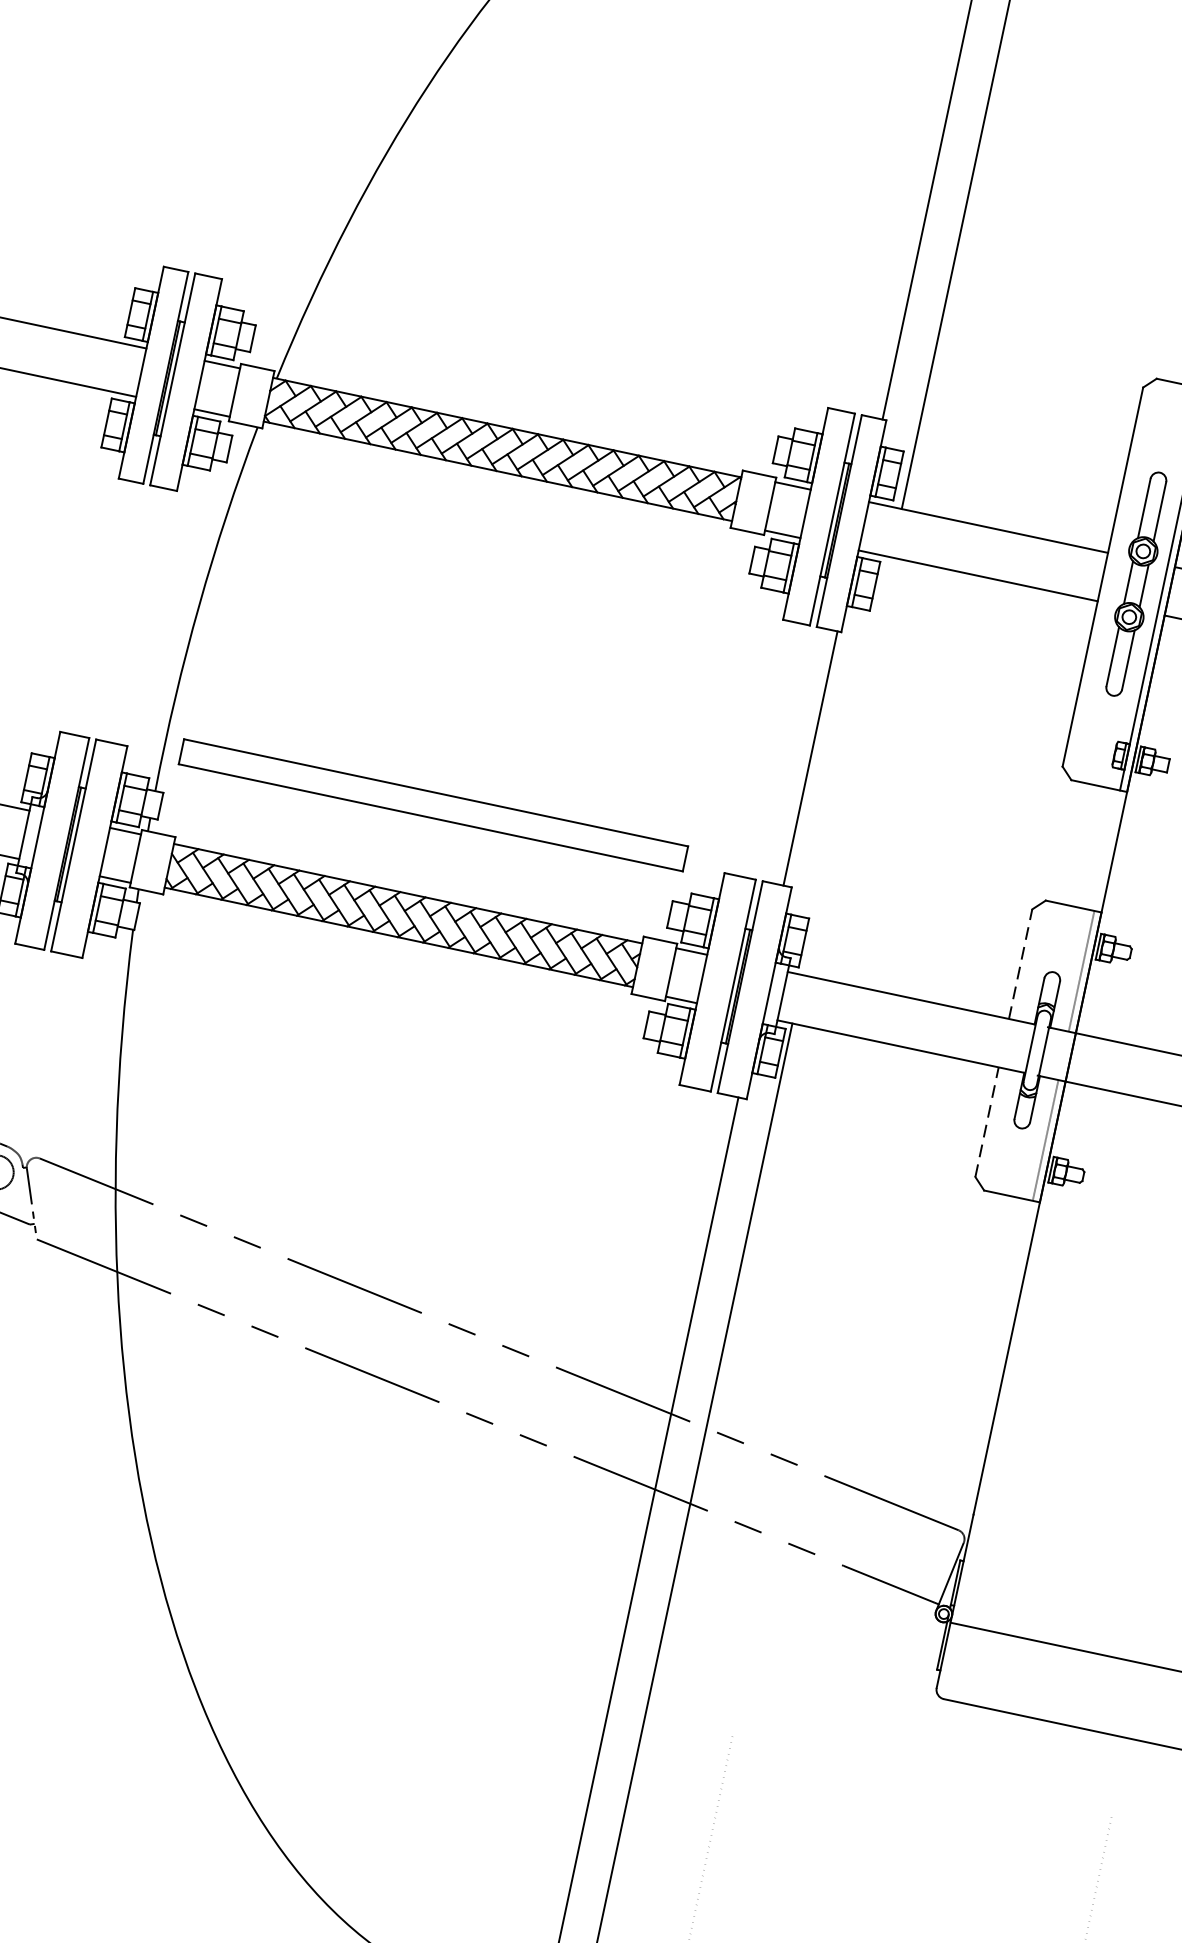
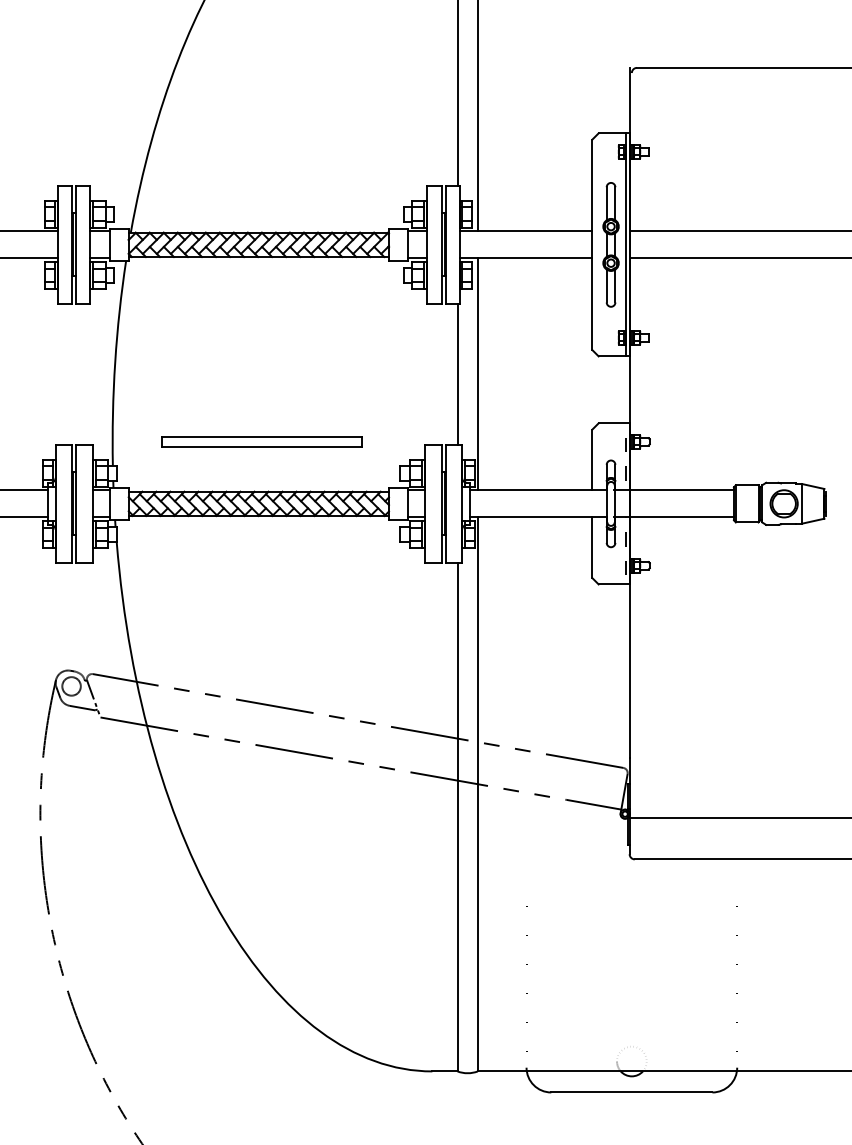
line: (846, 766) -> (477, 374), added
part: (432, 804) -> (261, 441), size x0.71
line: (1020, 963) -> (592, 459), dashed -> solid
line: (987, 1121) -> (592, 547), dashed -> solid

